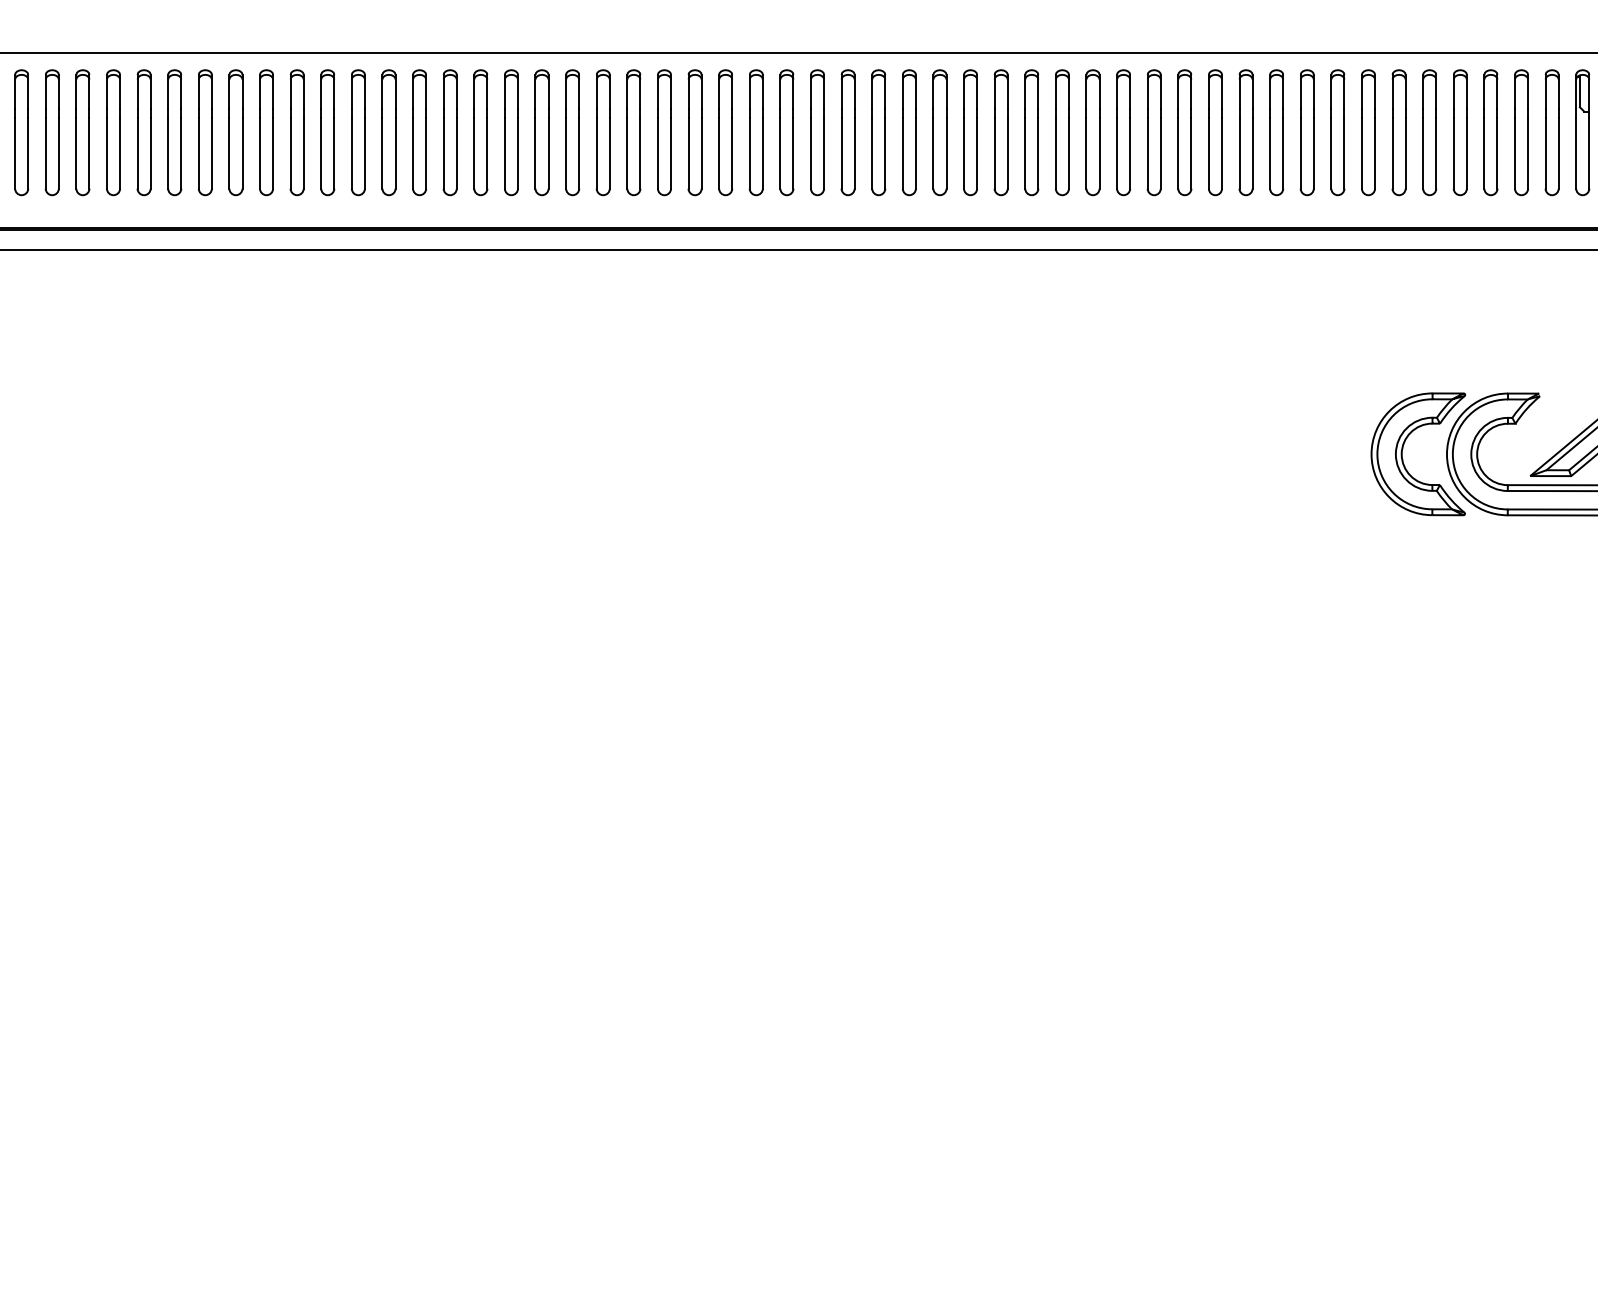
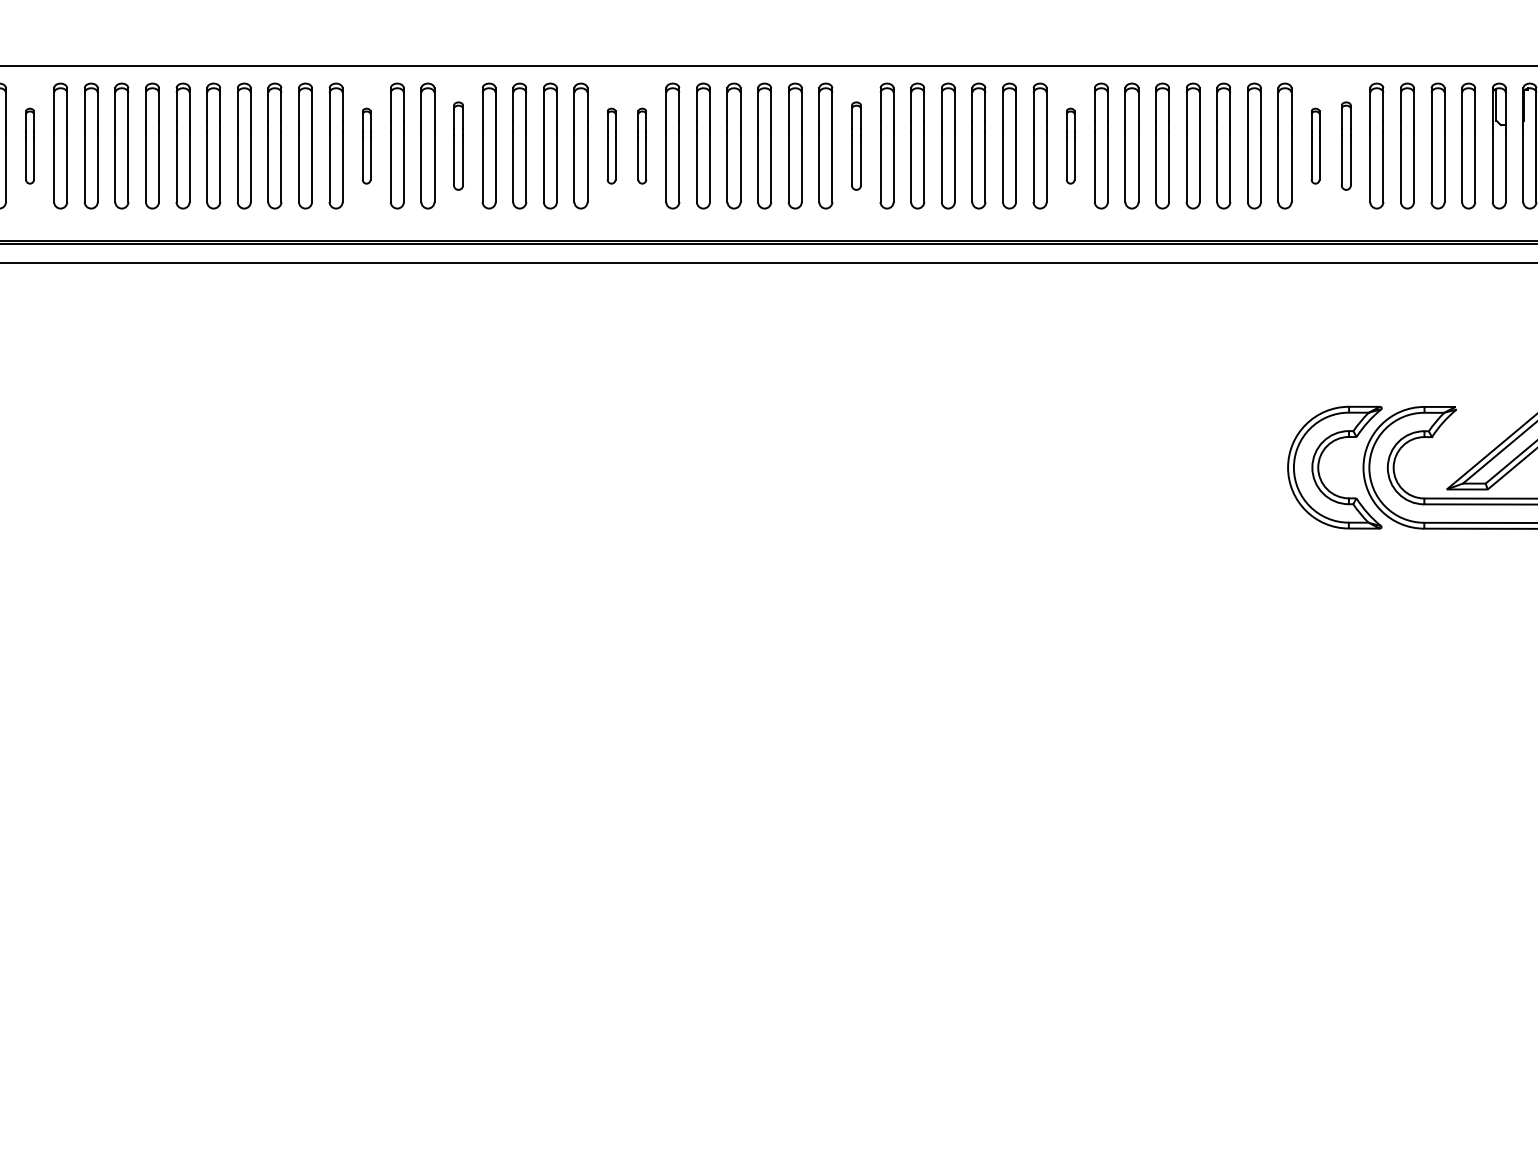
part: (113, 132) -> (30, 145), size x0.6
part: (449, 132) -> (366, 145), size x0.6
part: (541, 132) -> (458, 145), size x0.7
part: (694, 132) -> (611, 145), size x0.6
part: (725, 132) -> (642, 145), size x0.6
part: (939, 132) -> (856, 145), size x0.7
part: (1153, 132) -> (1070, 145), size x0.6
part: (1398, 132) -> (1315, 145), size x0.6
part: (1429, 132) -> (1346, 145), size x0.7

